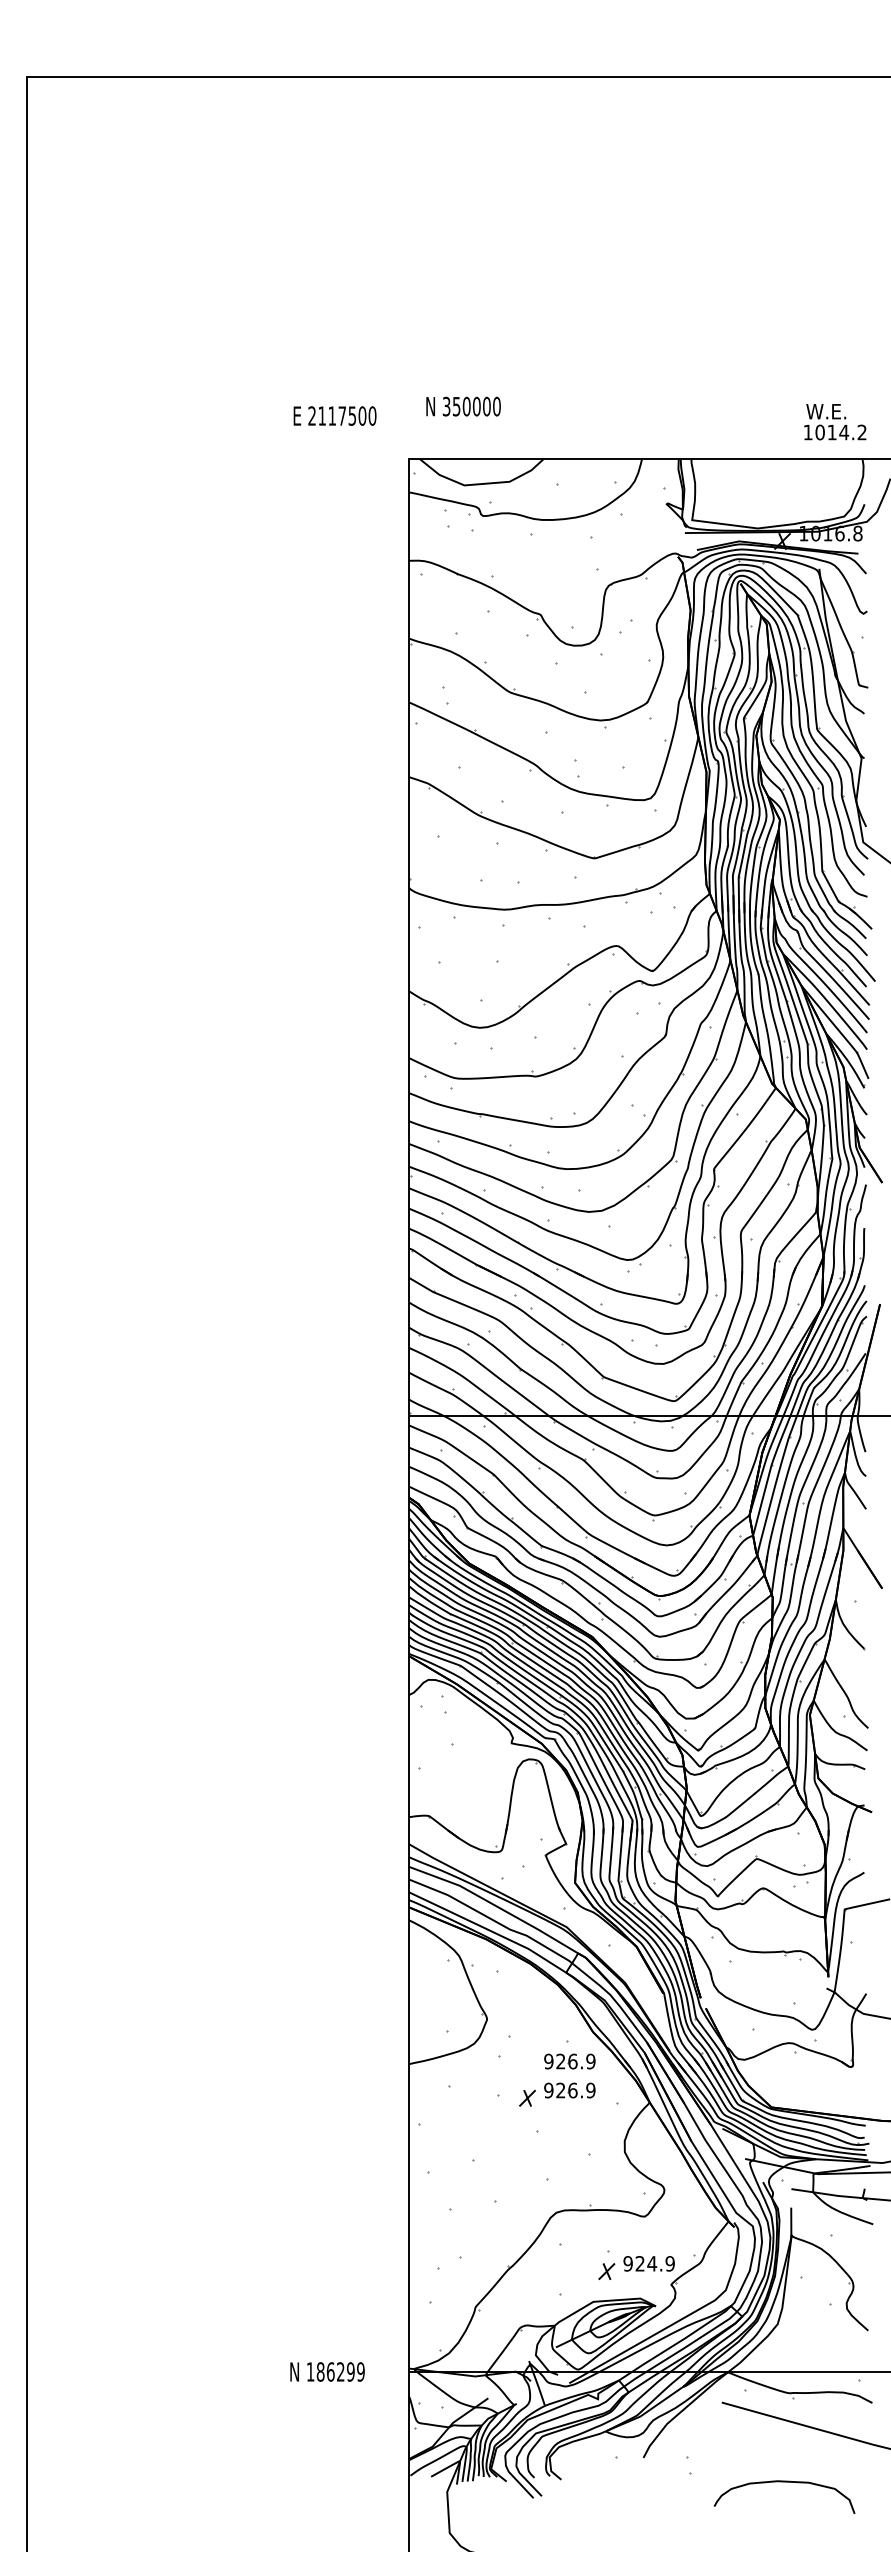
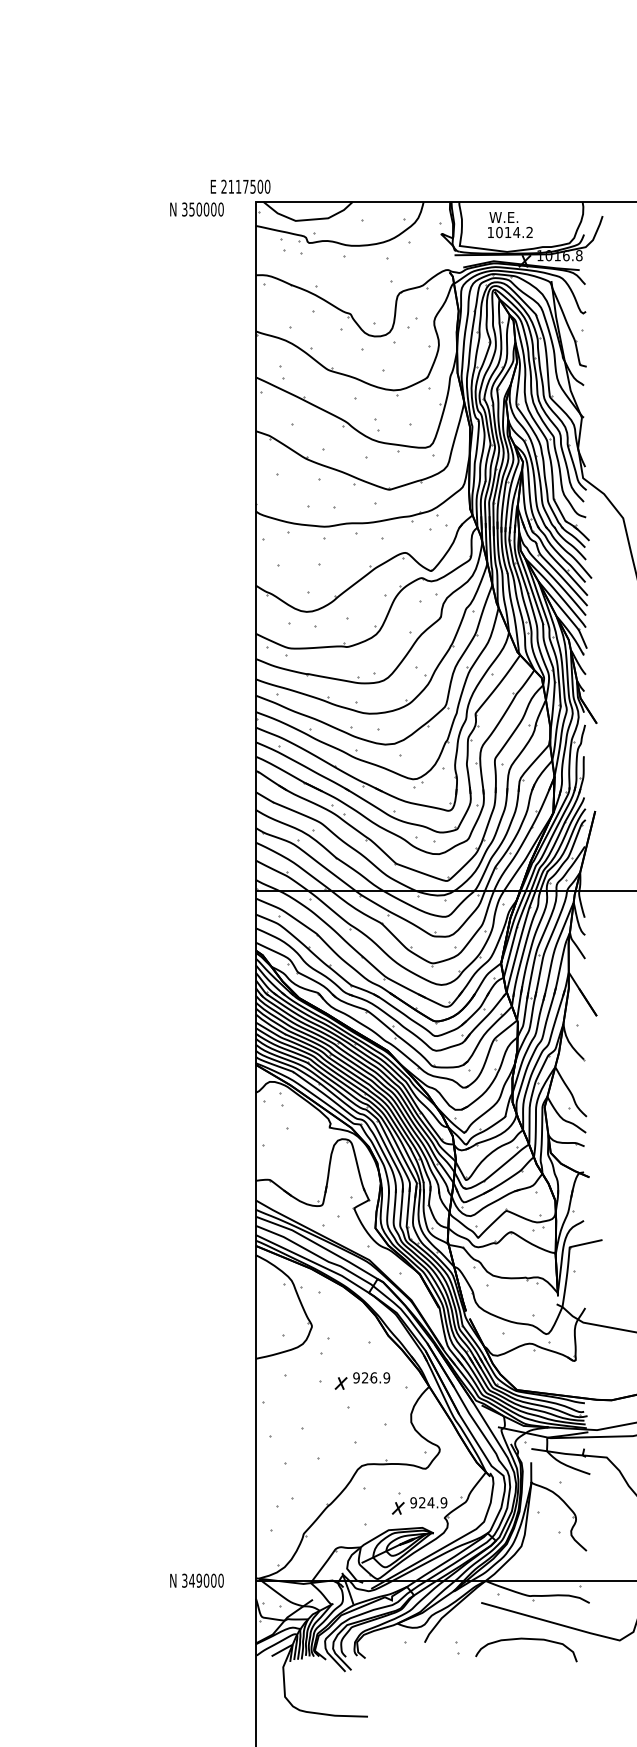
text: (463, 406) -> (196, 209), moved
text: (334, 415) -> (240, 186), moved
text: (835, 422) -> (510, 225), moved
part: (569, 2061) -> (371, 1356), removed
text: (335, 2371) -> (202, 1580), 186299 -> 349000
curve: (784, 2482) -> (526, 1639), moved

